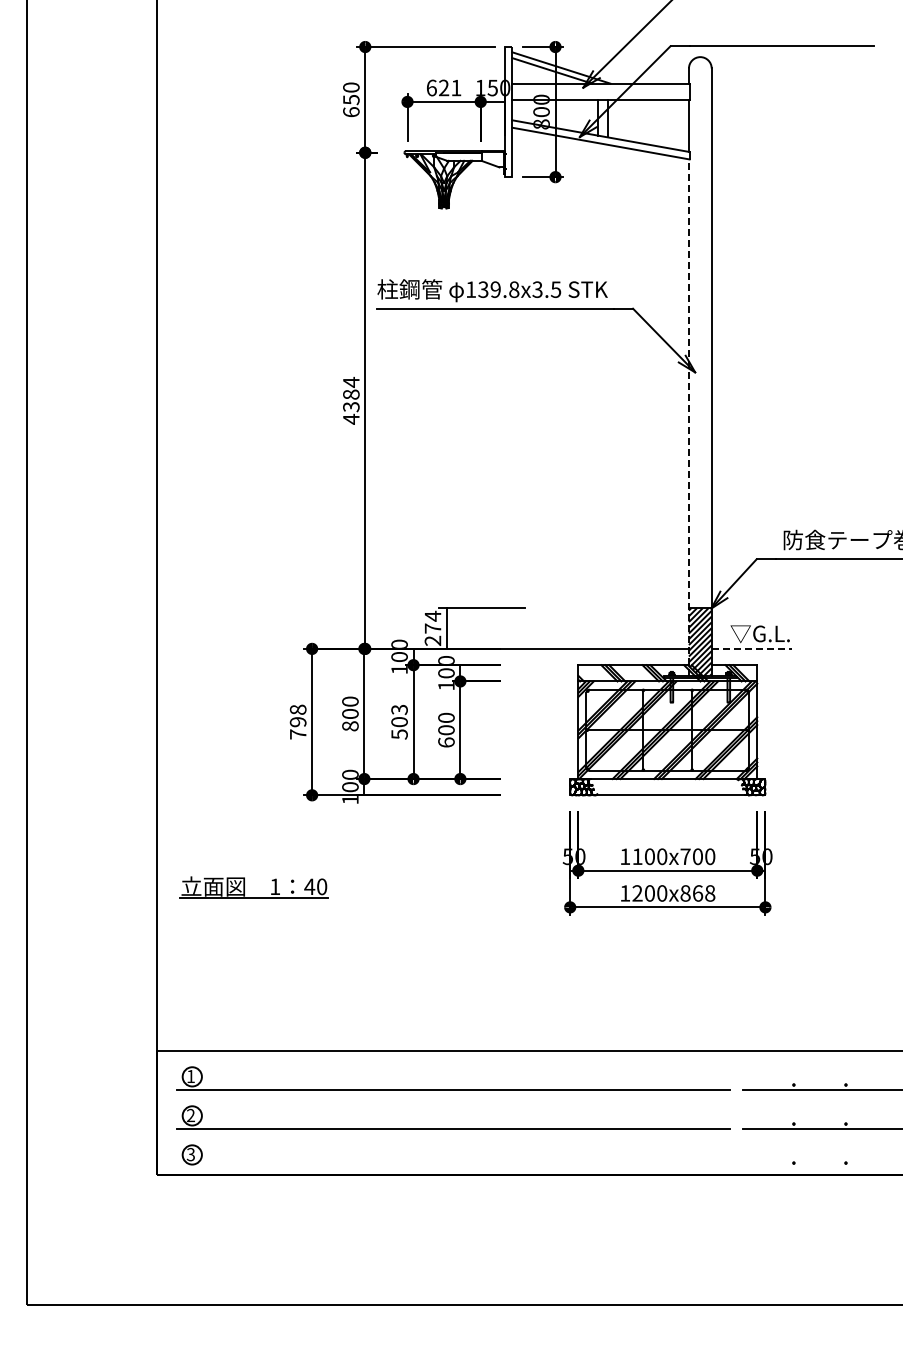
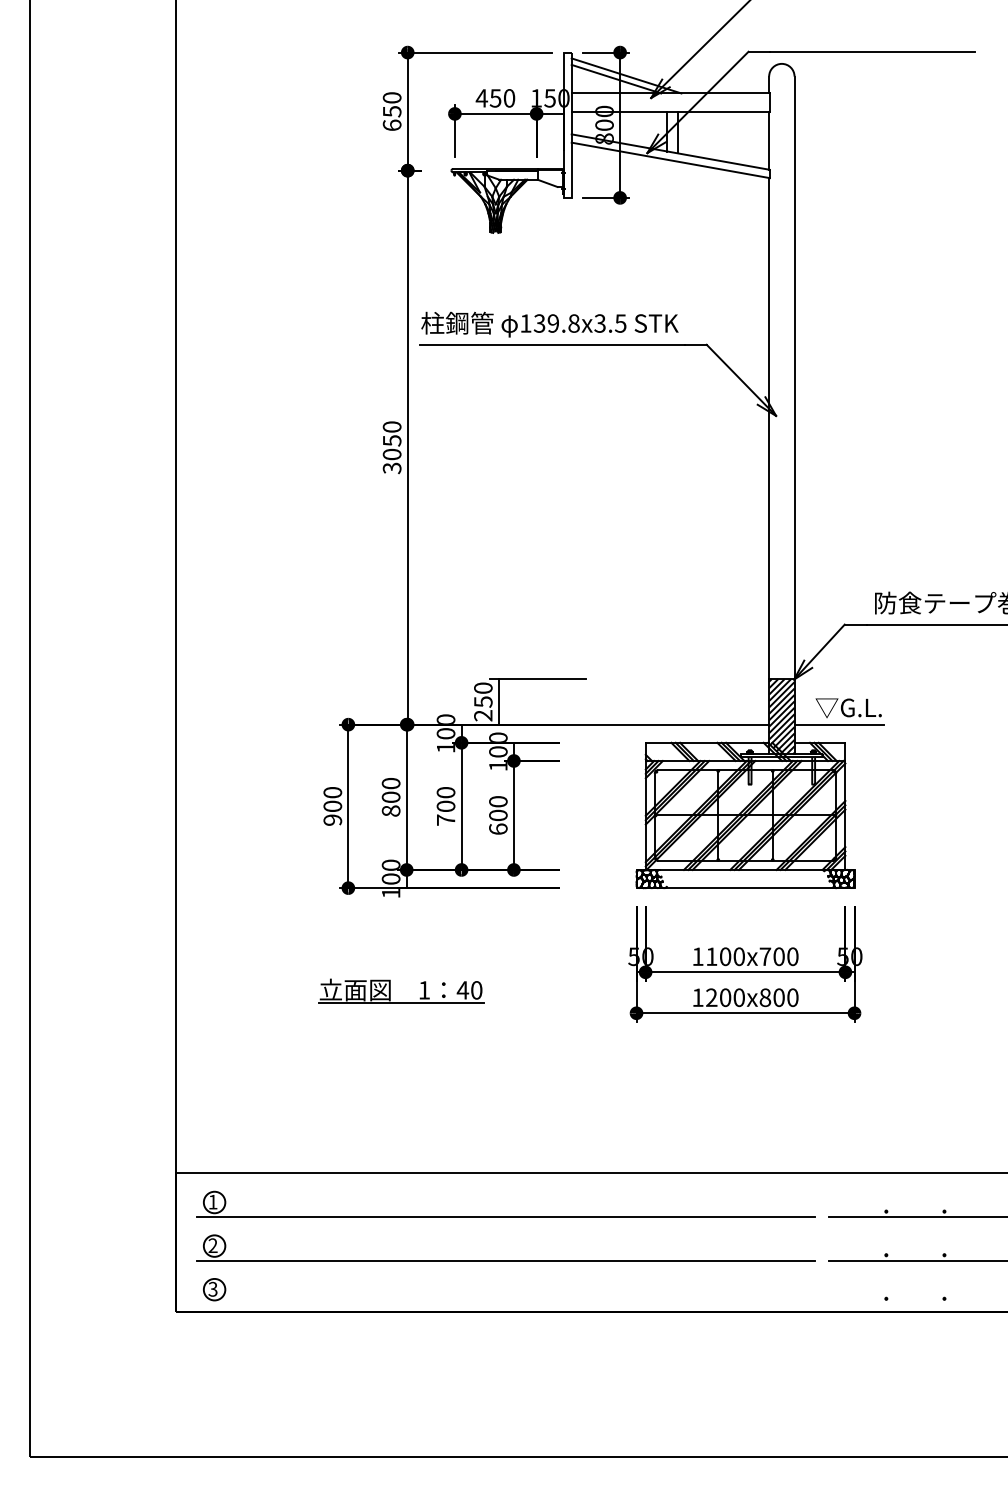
text: (443, 87) -> (495, 97), 621 -> 450
text: (351, 400) -> (392, 447), 4384 -> 3050
line: (688, 416) -> (768, 465), dashed -> solid
text: (432, 621) -> (482, 694), 274 -> 250
line: (751, 648) -> (838, 724), dashed -> solid
text: (297, 721) -> (332, 805), 798 -> 900
text: (399, 721) -> (445, 805), 503 -> 700
part: (244, 887) -> (390, 991), moved
text: (704, 893) -> (786, 997), 1200x868 -> 1200x800

